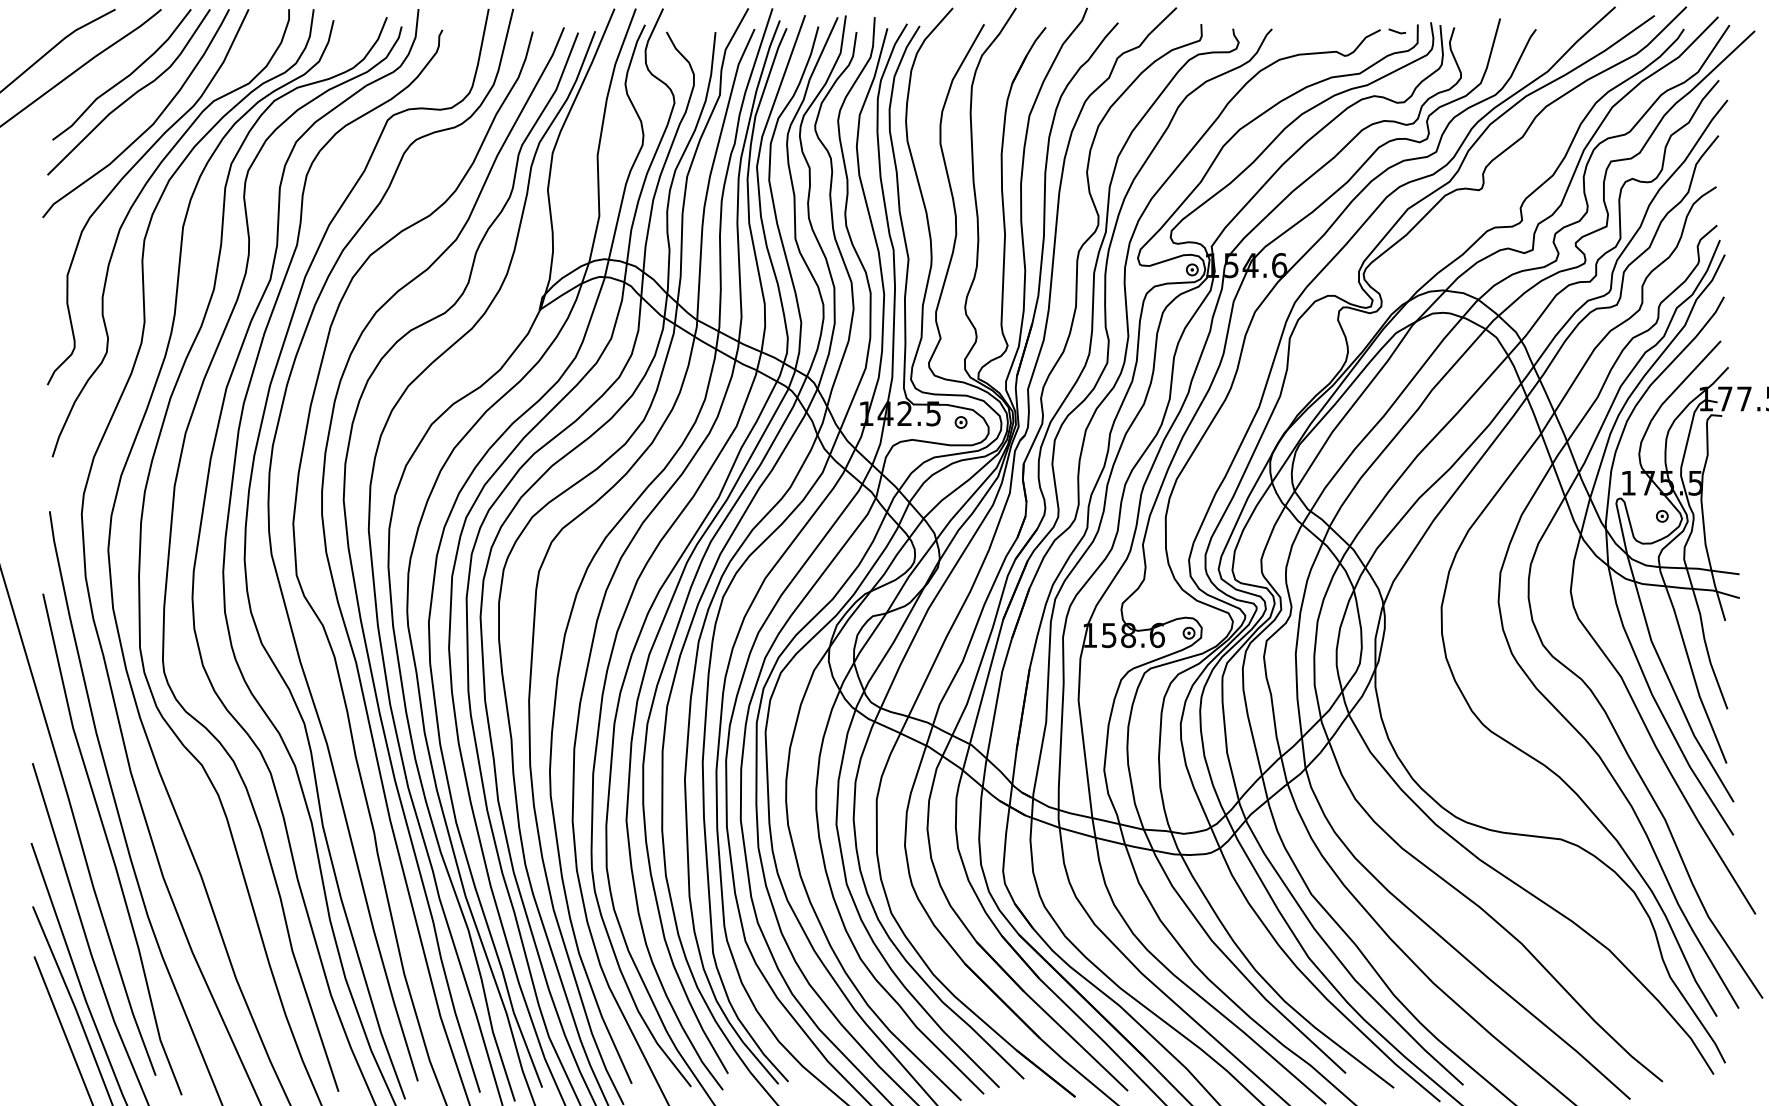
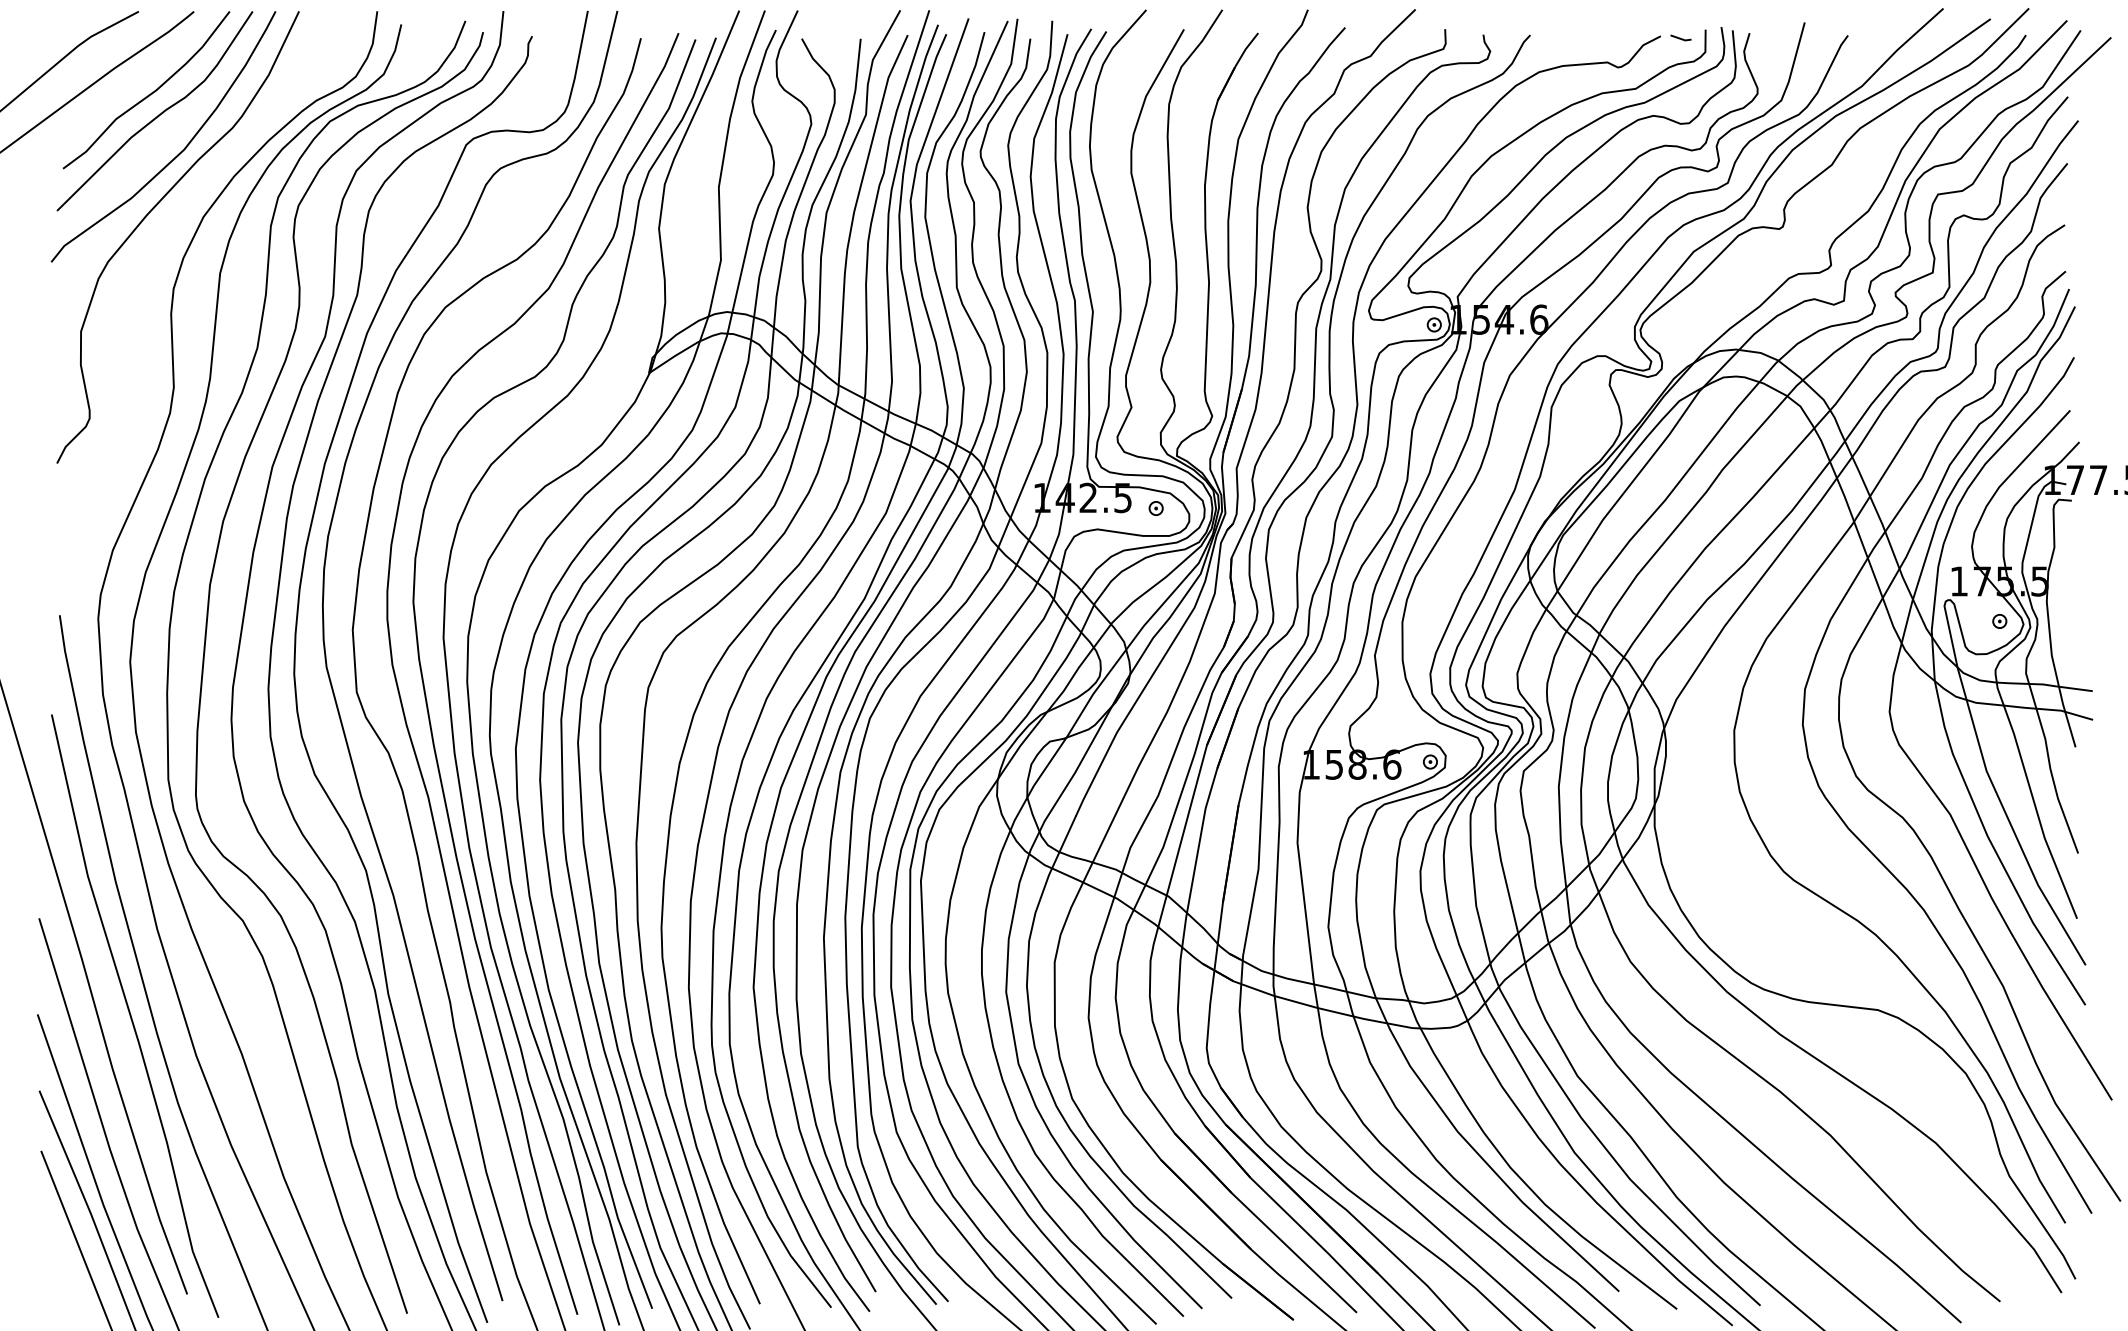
curve: (129, 213) -> (155, 256), removed

